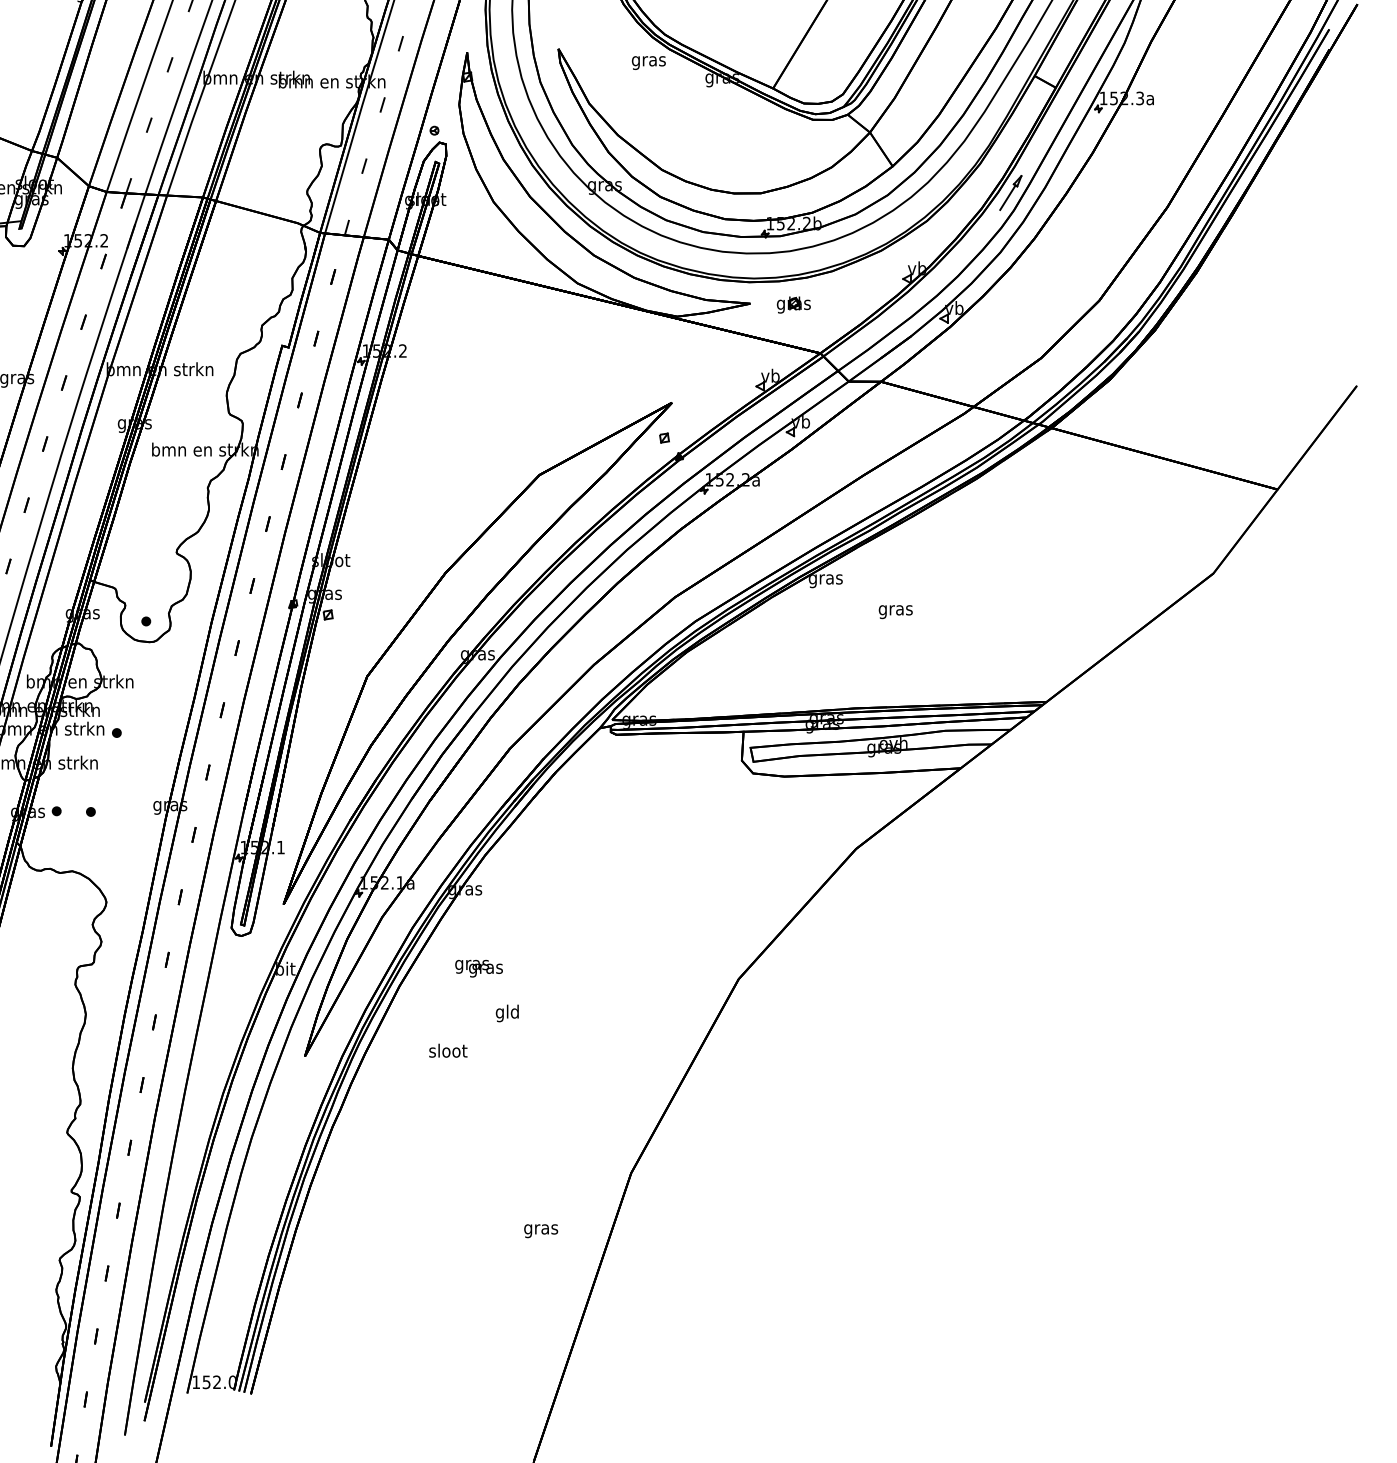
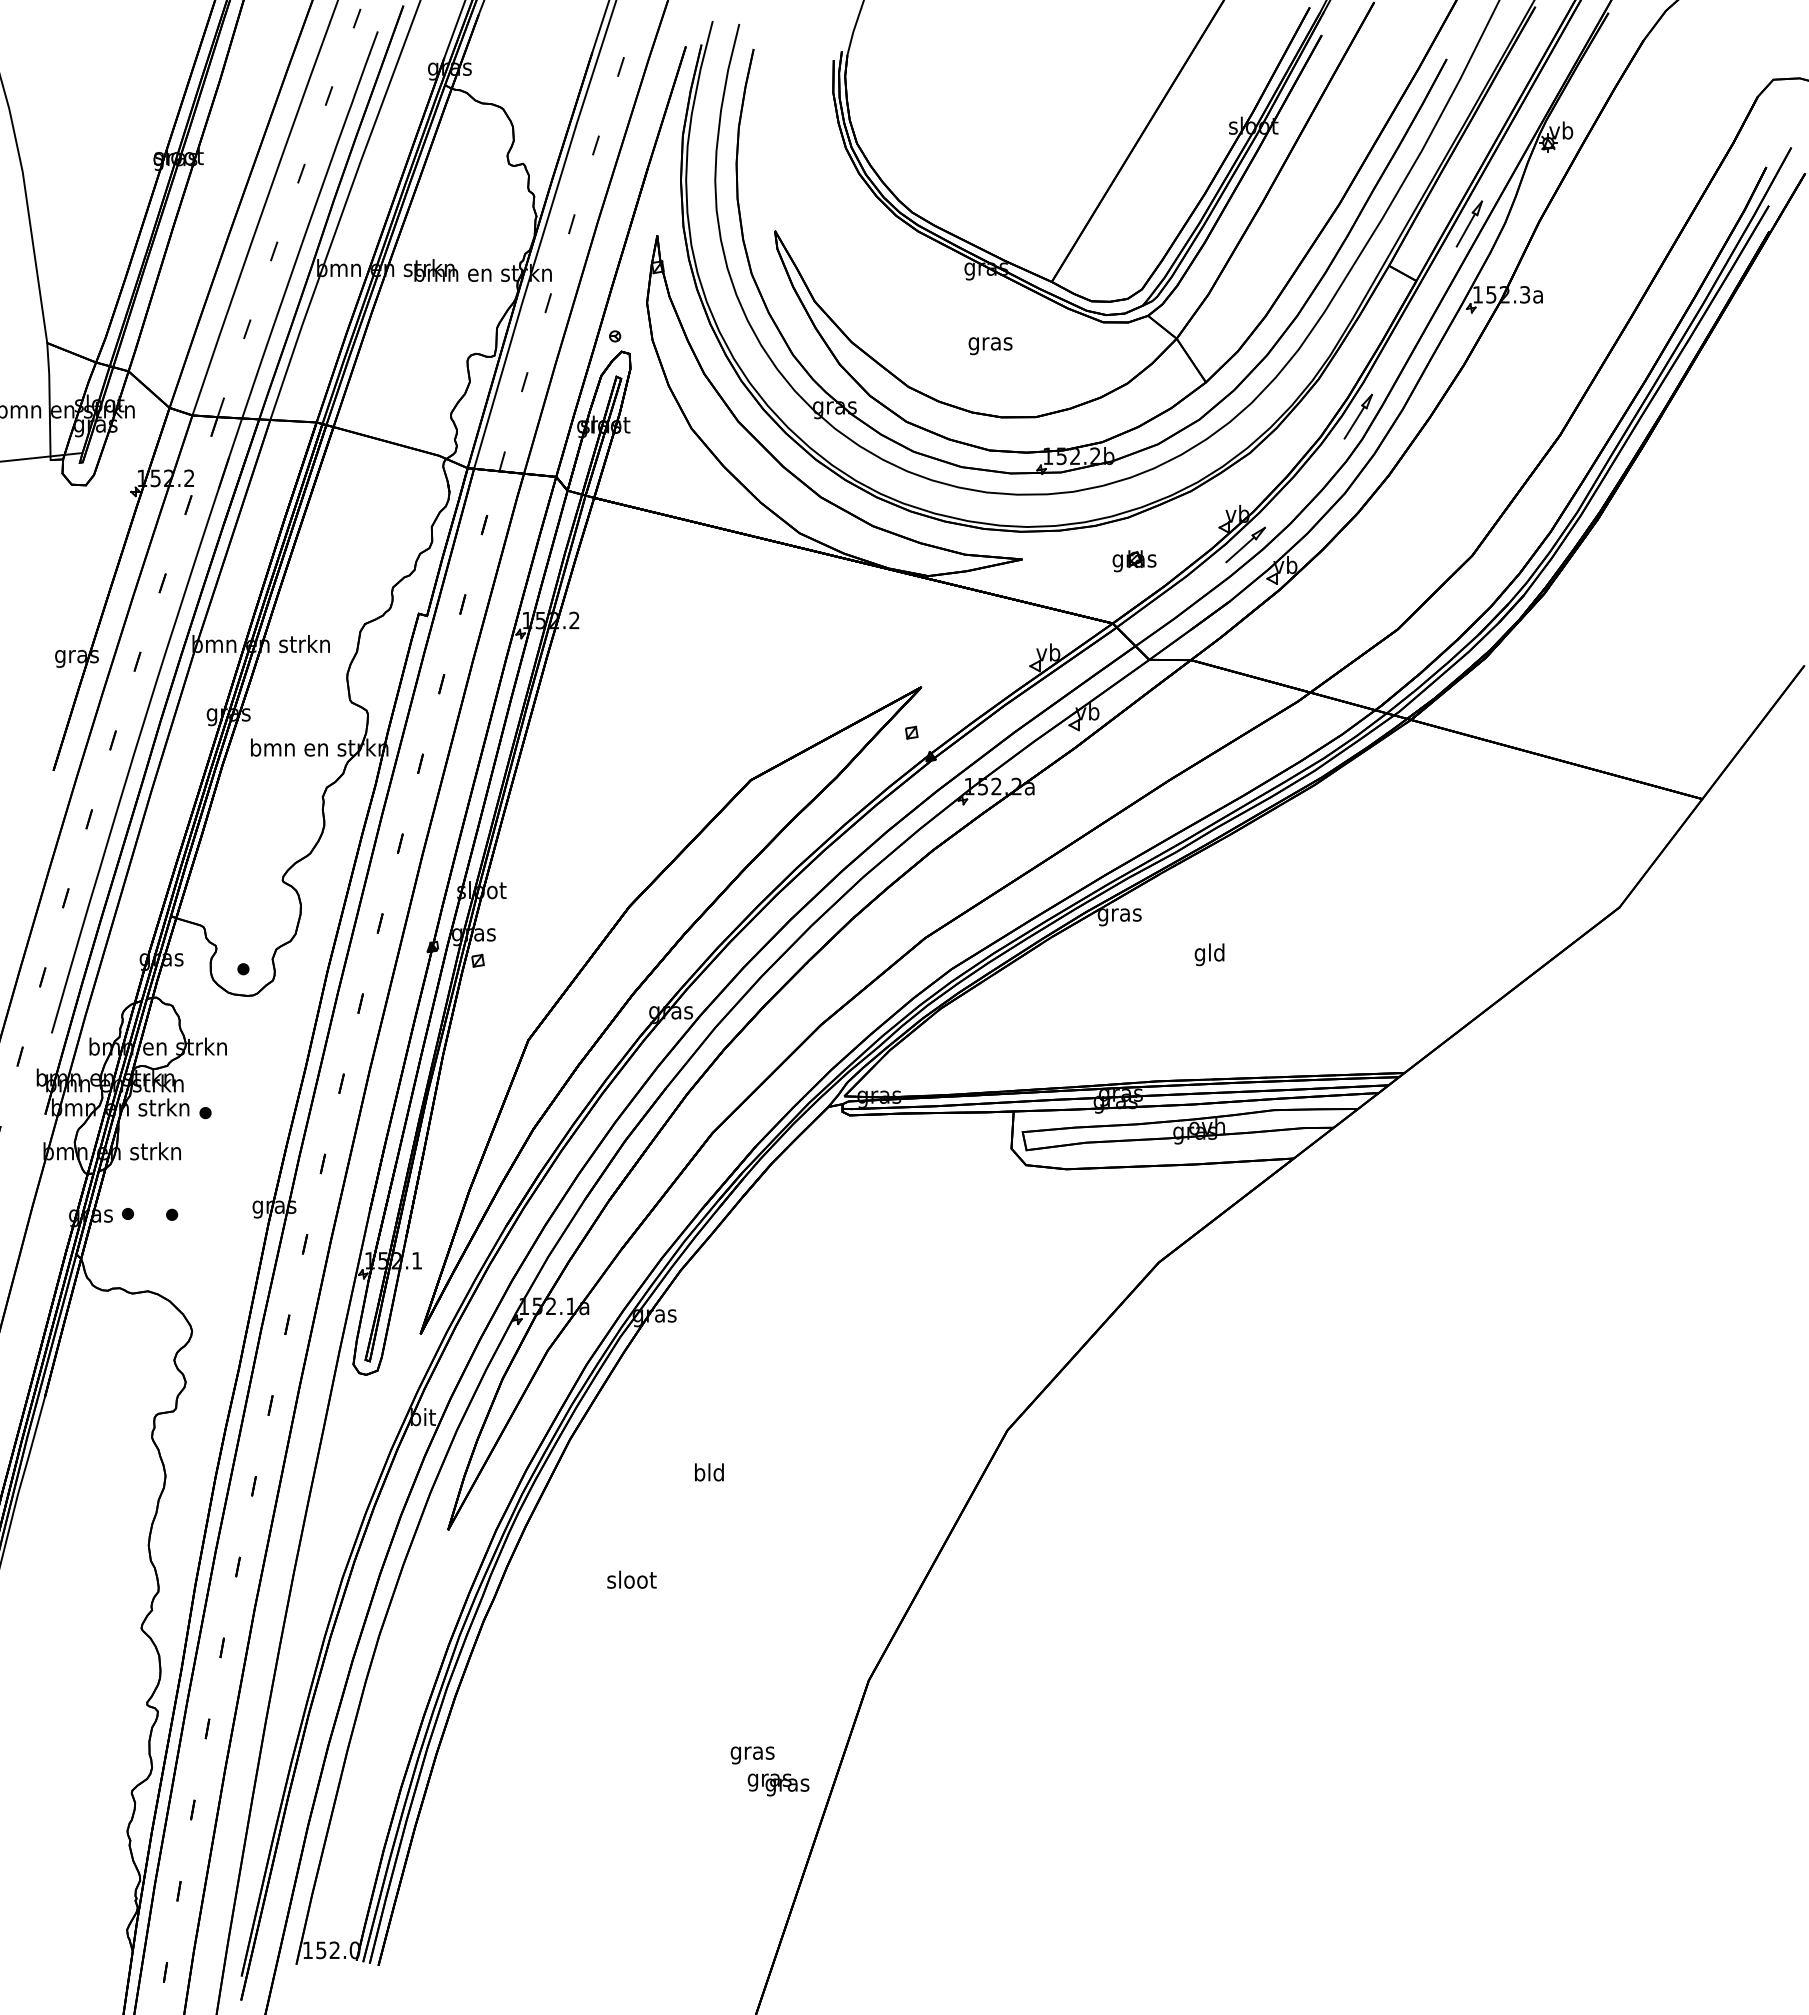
part: (1097, 43) -> (1469, 223), added
text: (648, 63) -> (990, 346), moved
part: (923, 292) -> (1245, 544), added
part: (793, 305) -> (1134, 561), moved
text: (895, 610) -> (1209, 954), gras -> gld
text: (478, 968) -> (778, 1784), moved
text: (499, 1013) -> (699, 1474), gld -> bld
text: (447, 1050) -> (631, 1579), moved

